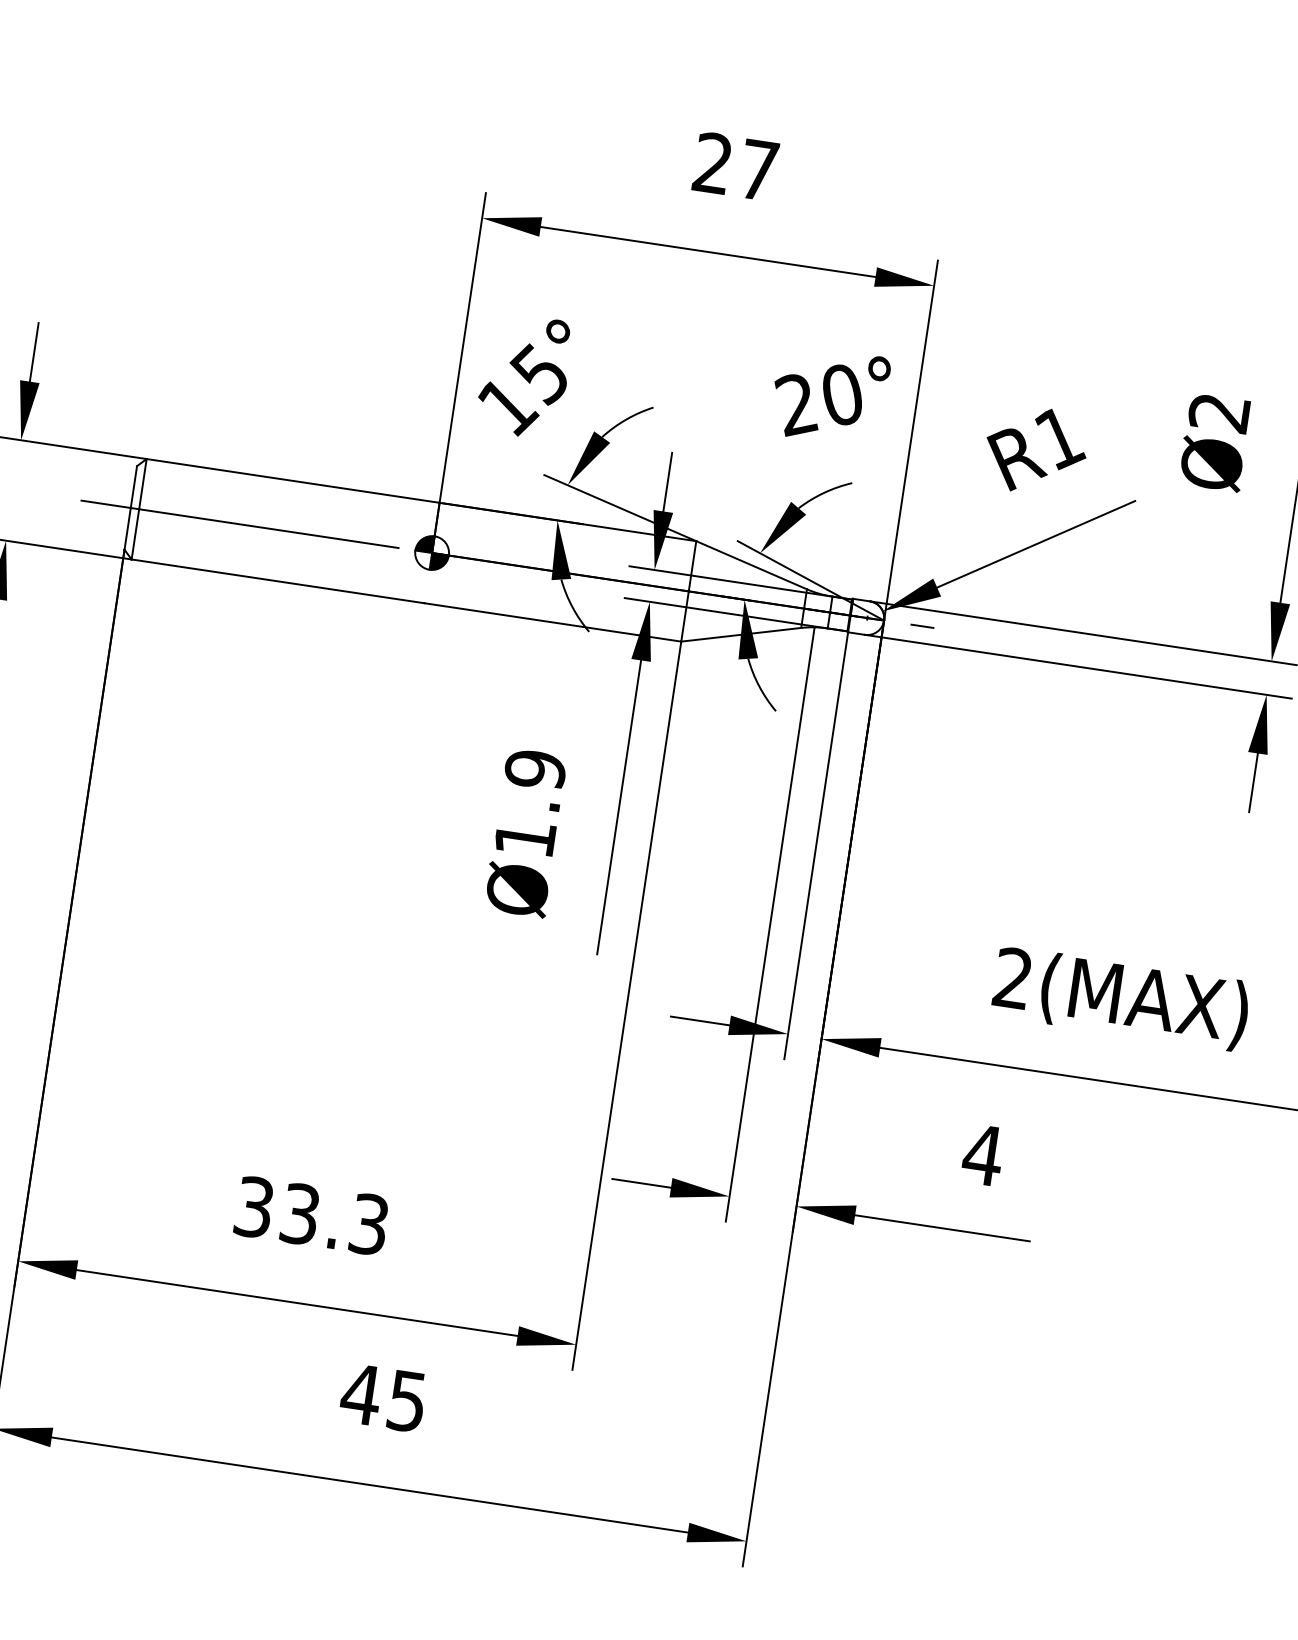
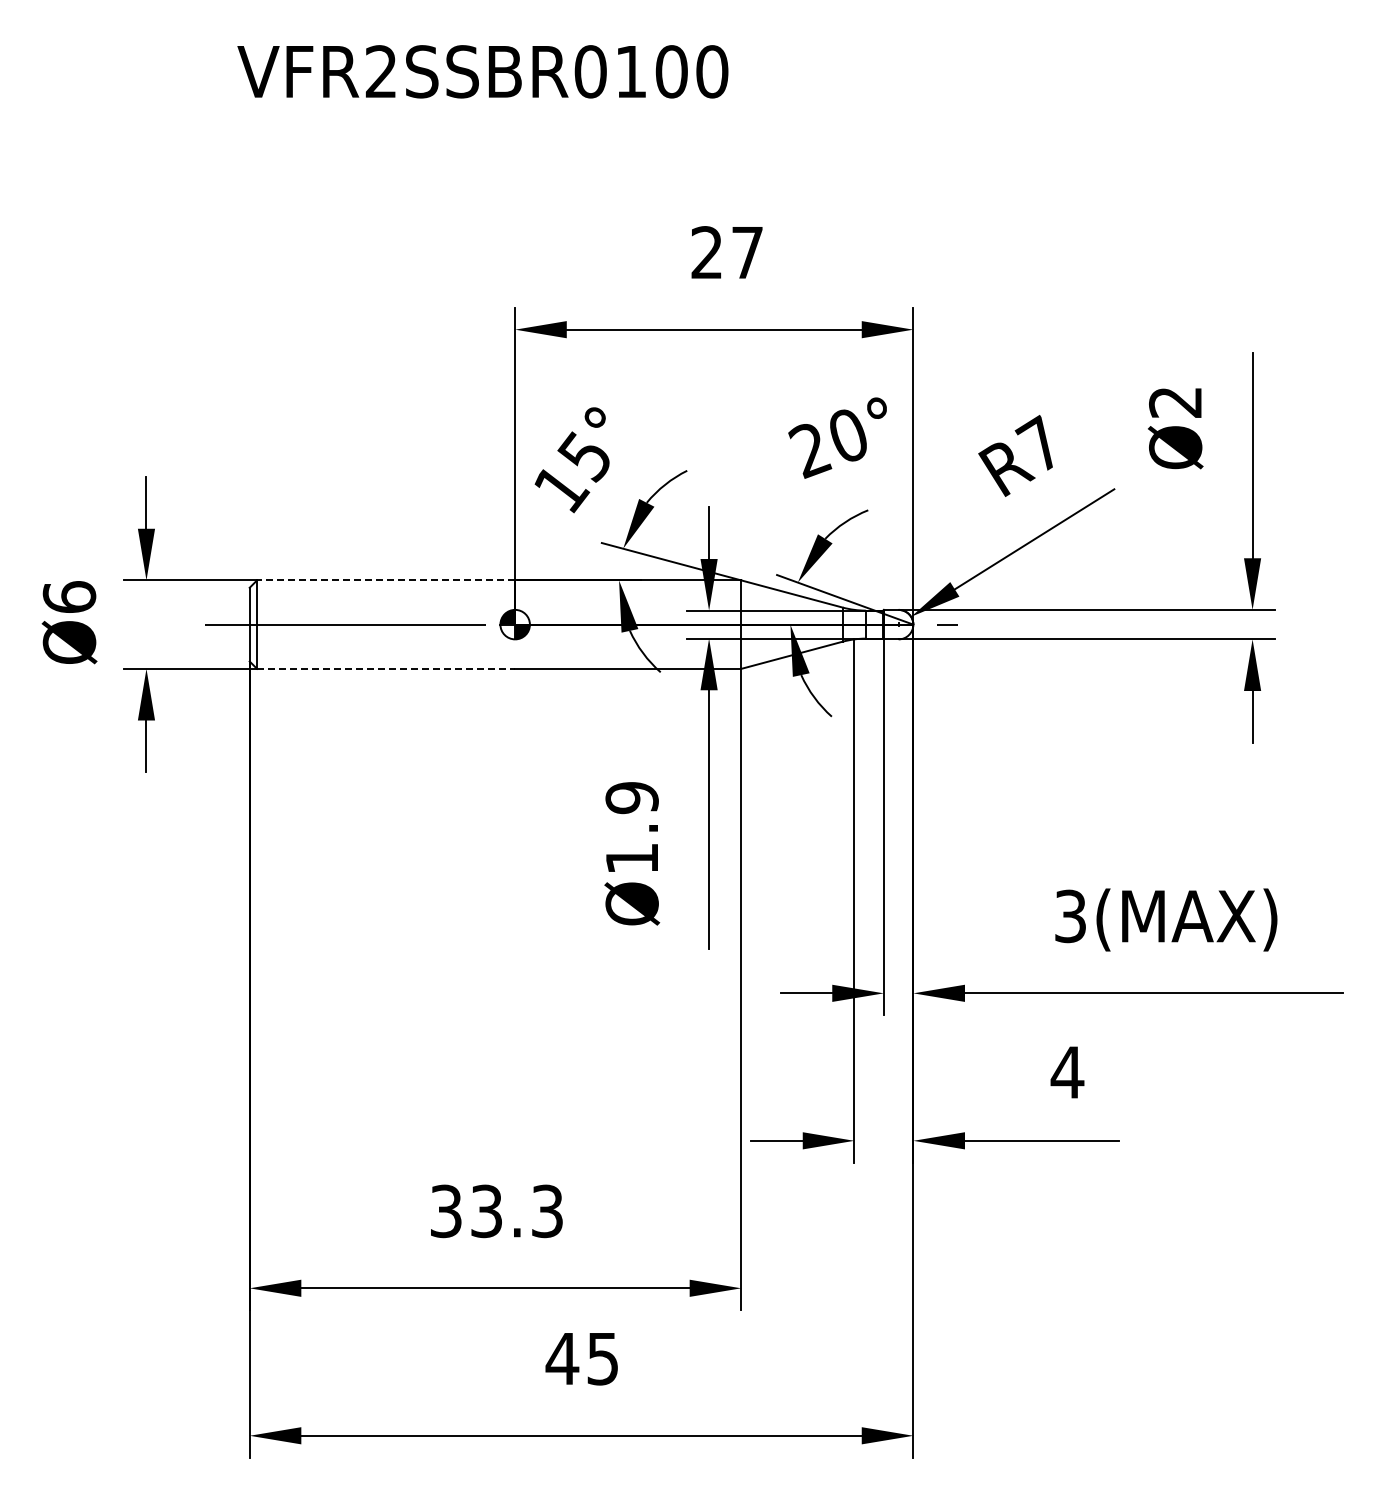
text: (1059, 436) -> (1040, 443), R1 -> R7
line: (292, 480) -> (385, 580), solid -> dashed
line: (278, 580) -> (386, 668), solid -> dashed
text: (1012, 978) -> (1070, 916), 2(MAX) -> 3(MAX)

